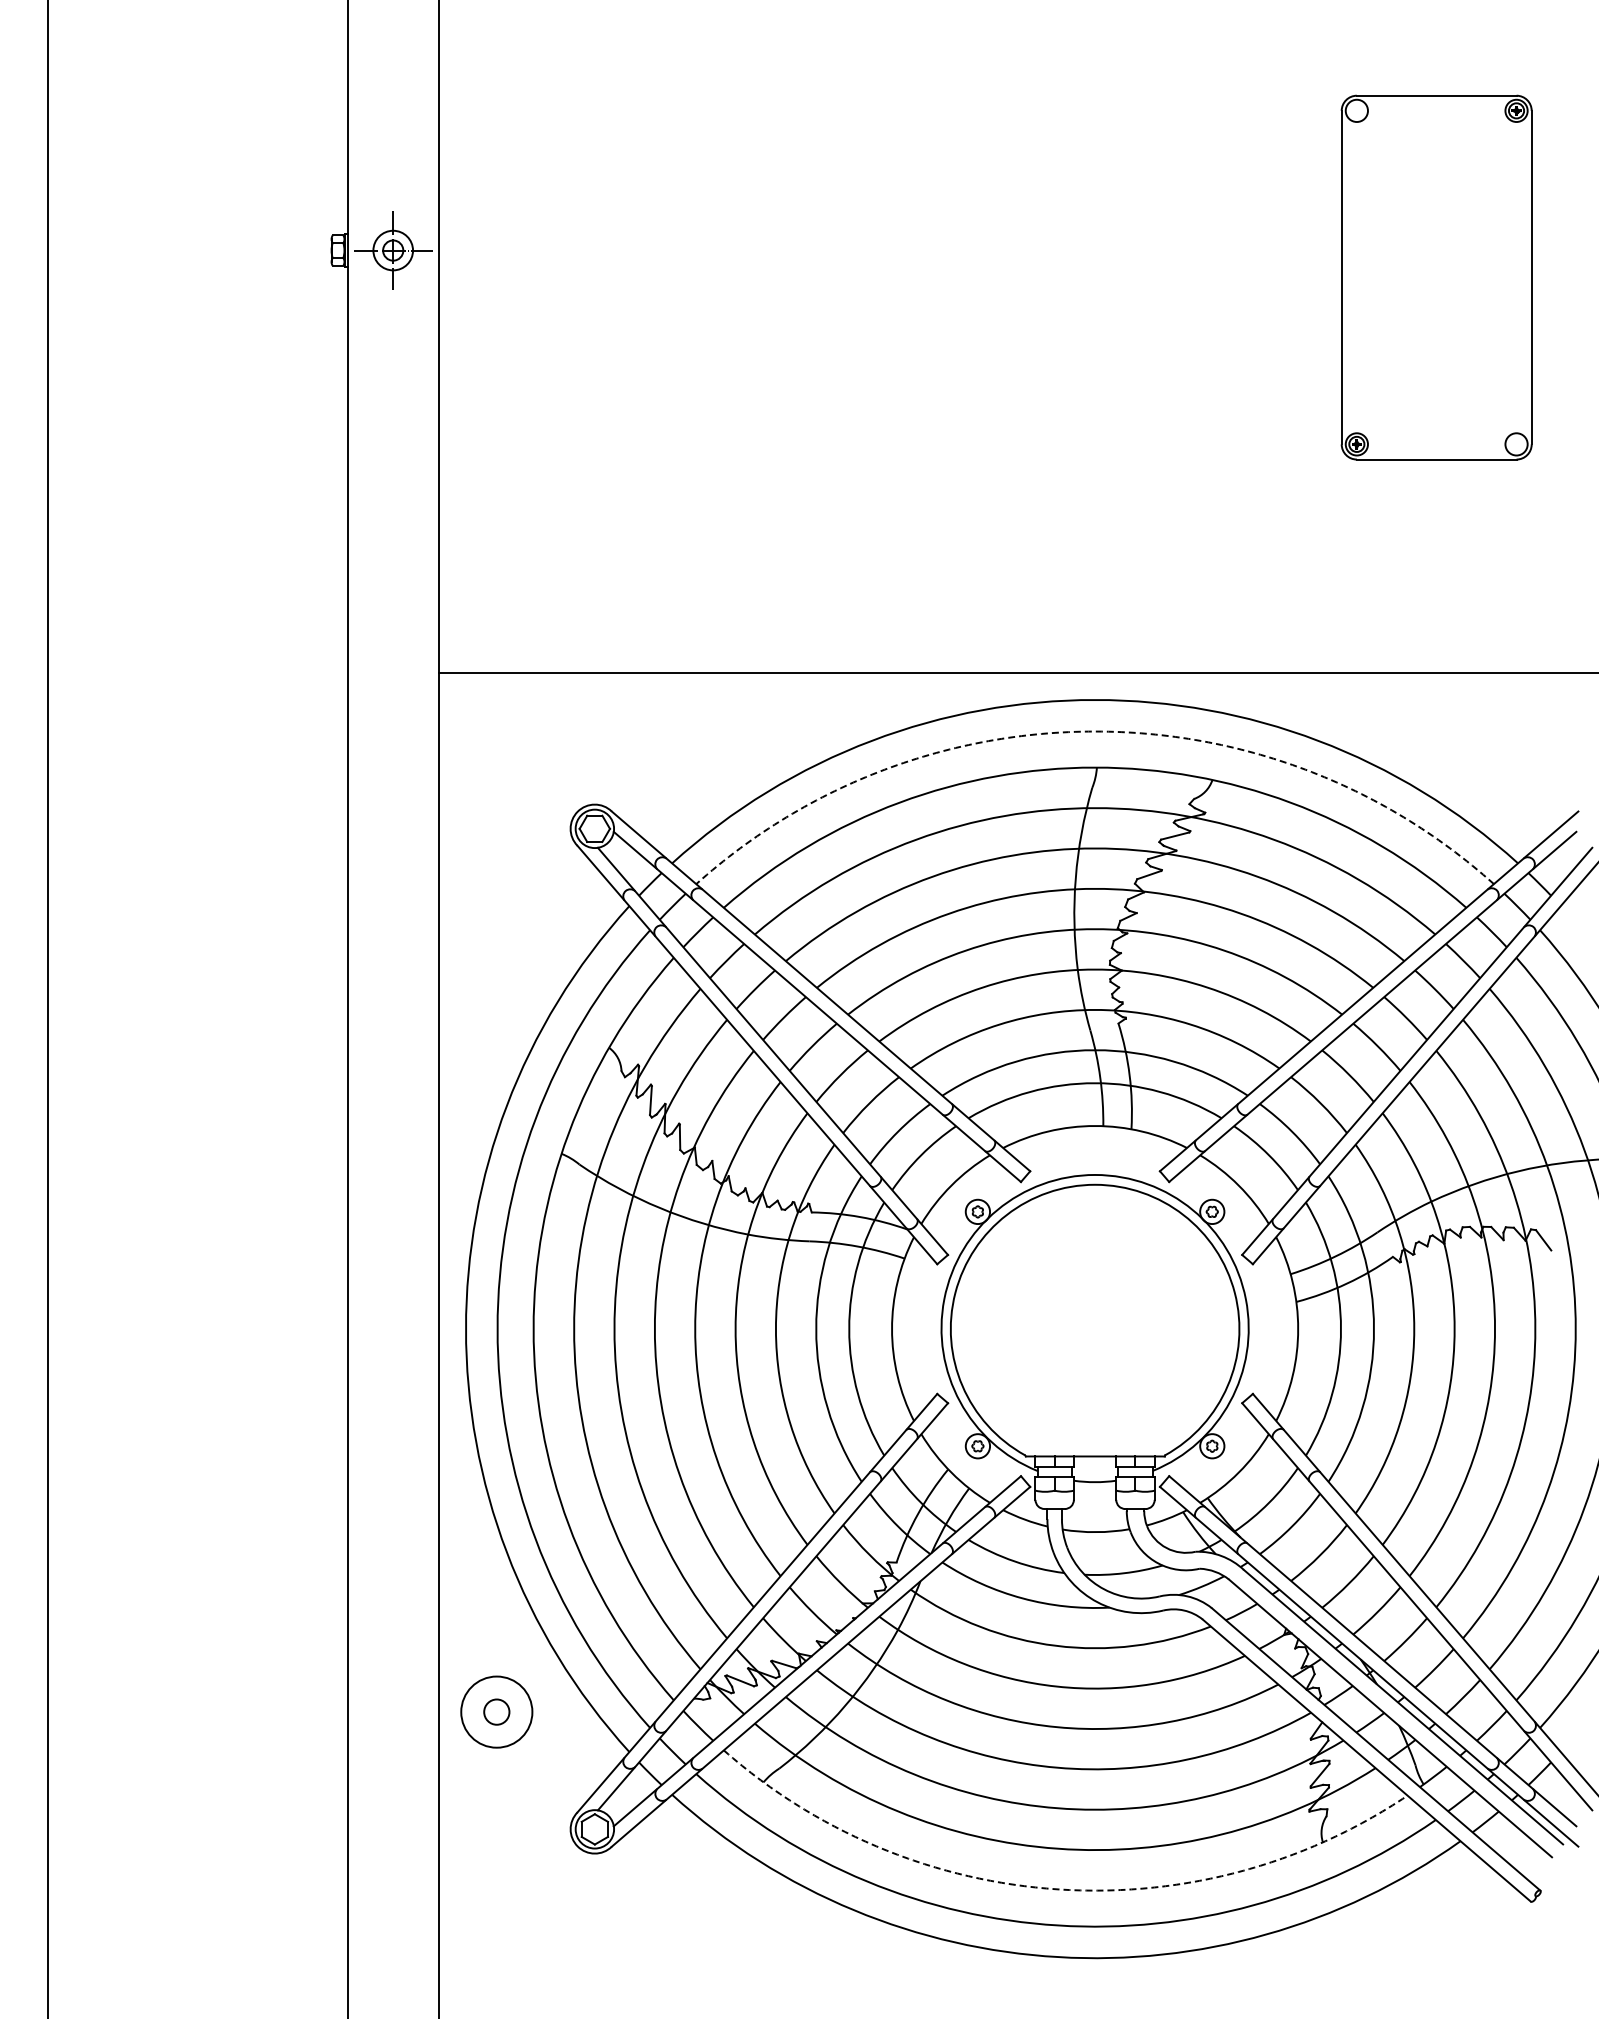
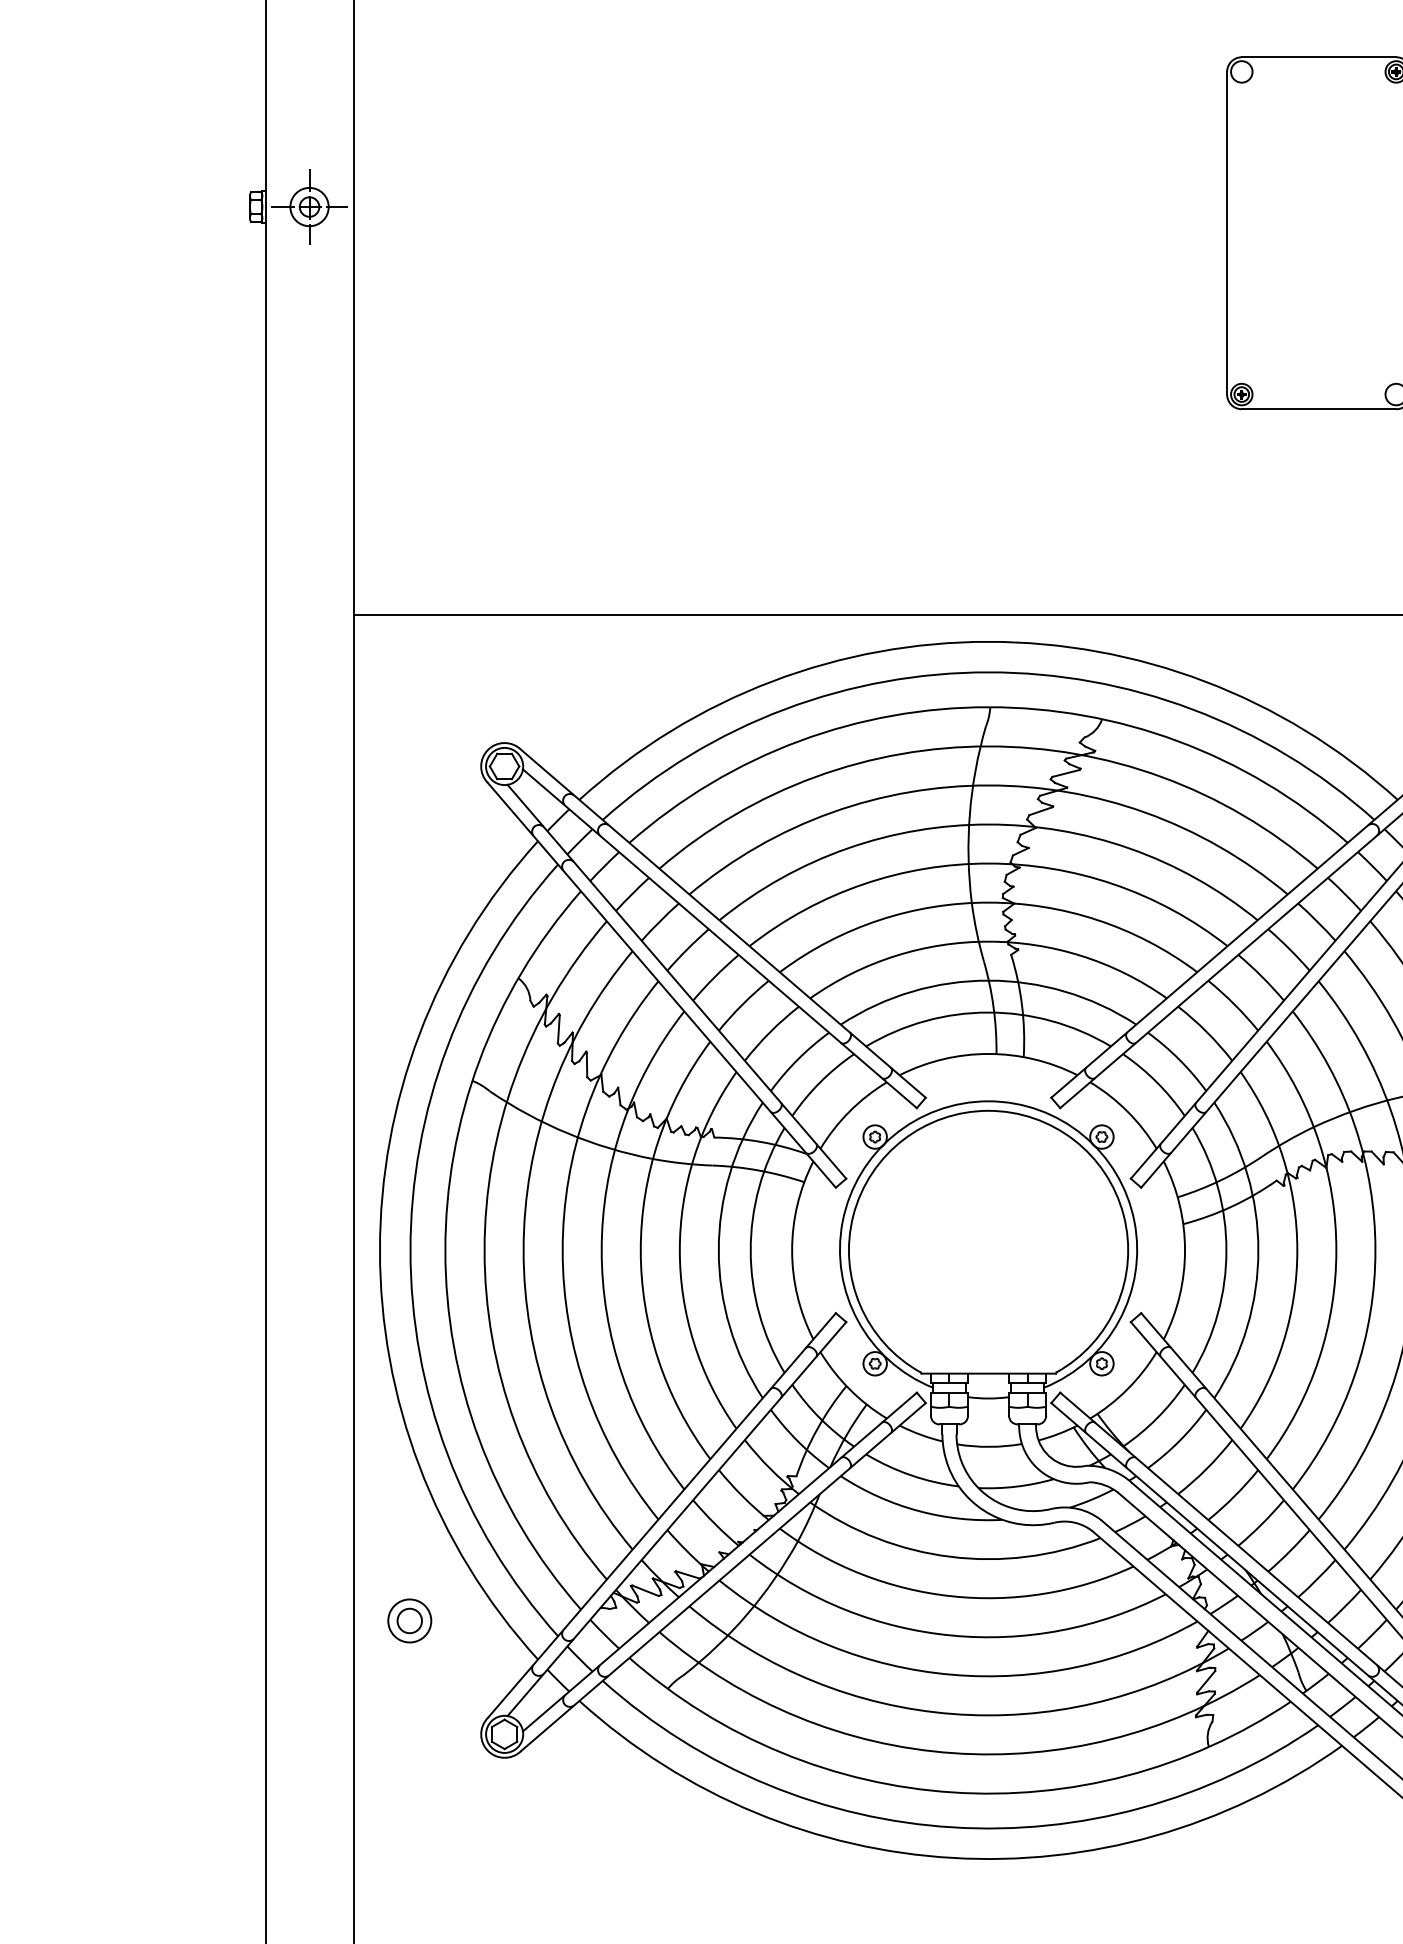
arc: (1095, 731) -> (988, 672), dashed -> solid
circle: (496, 1711) -> (409, 1620), size x0.62
arc: (1058, 1889) -> (953, 1792), dashed -> solid

